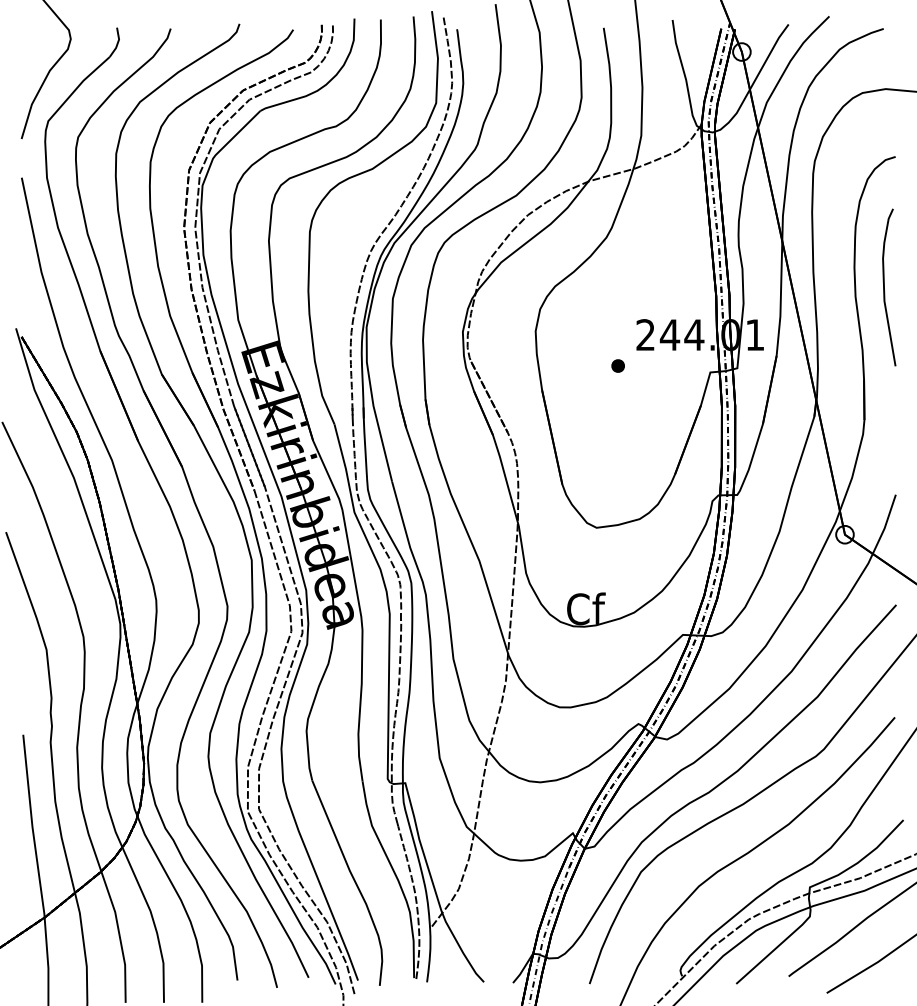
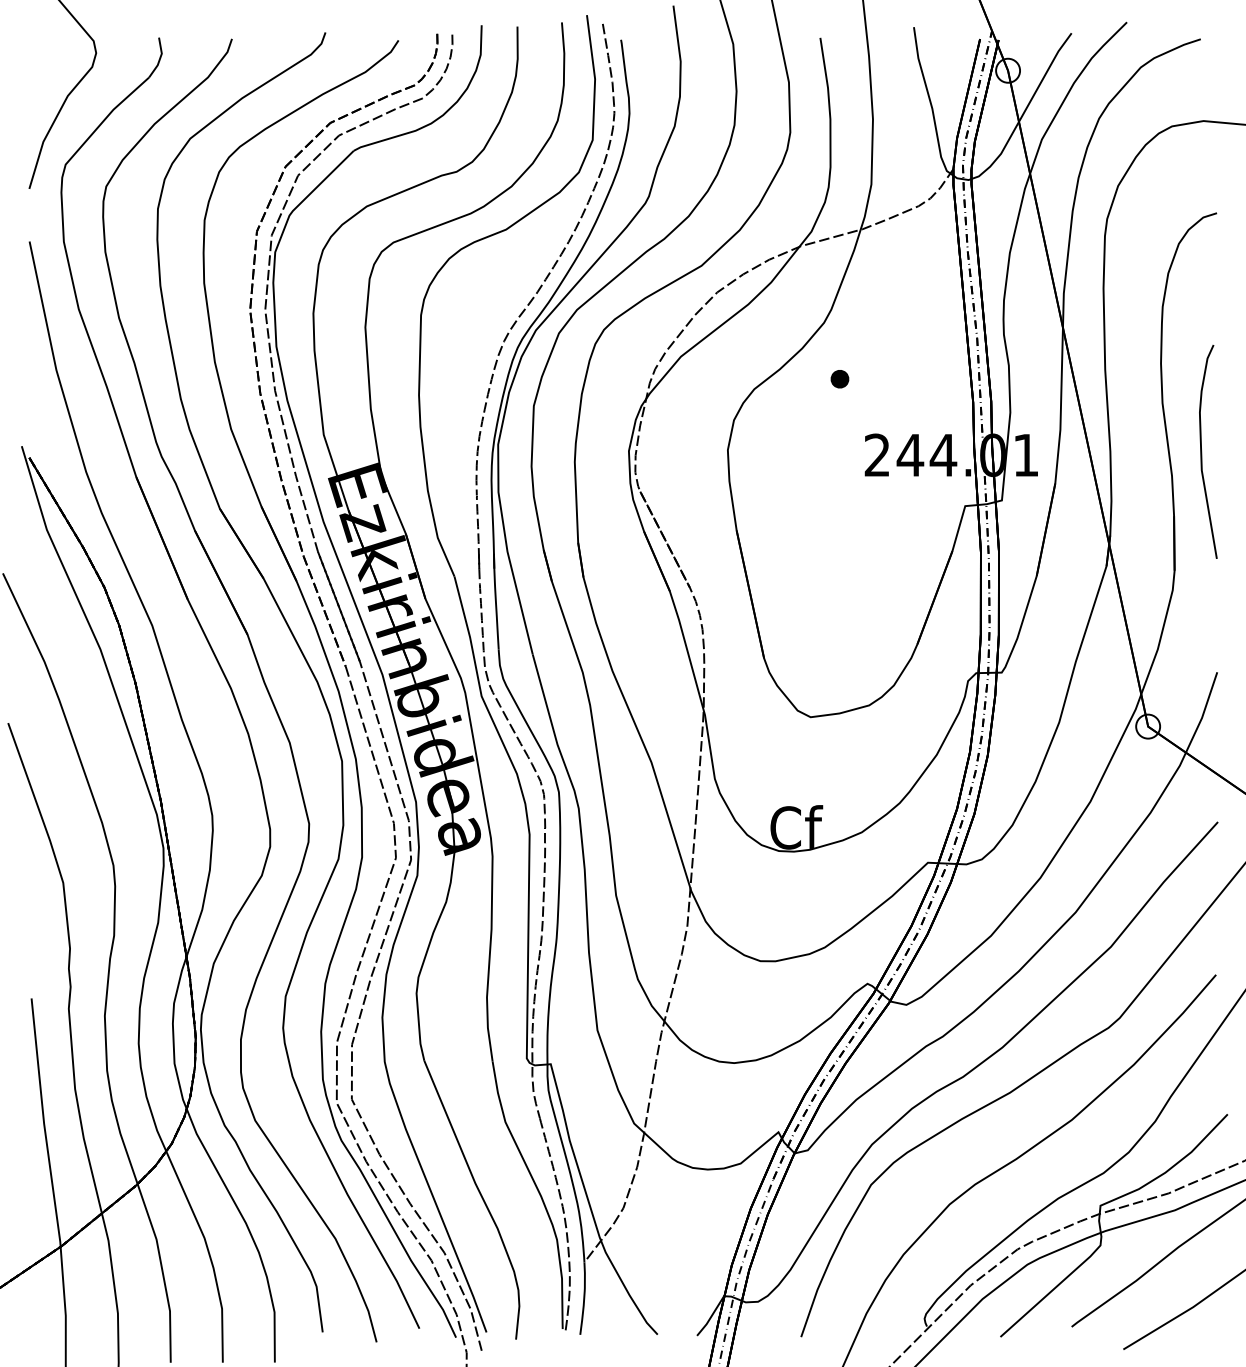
curve: (884, 287) -> (1201, 451), moved
part: (617, 365) -> (839, 378), moved

